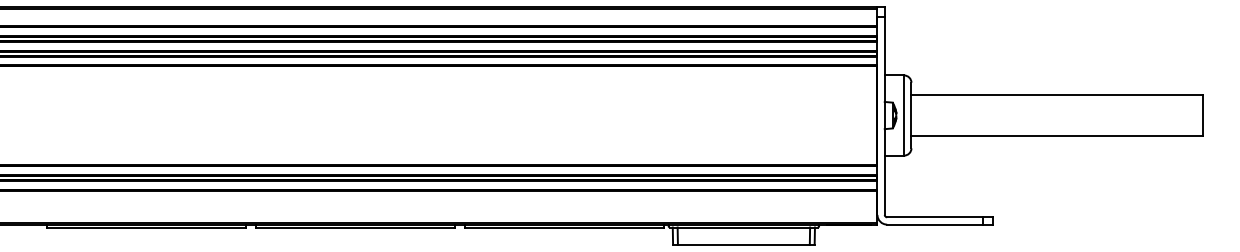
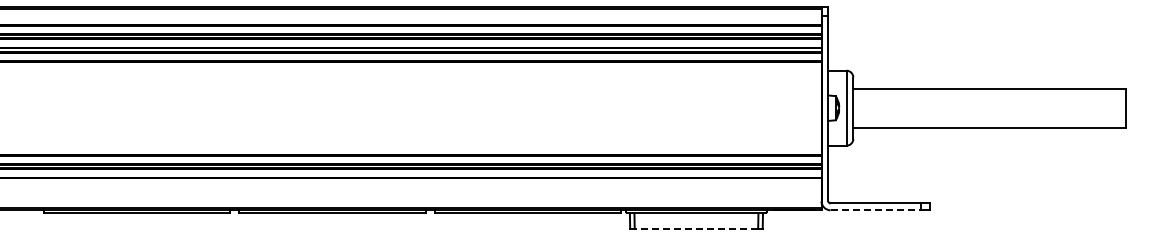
line: (936, 224) -> (876, 210), solid -> dashed
line: (743, 244) -> (696, 228), solid -> dashed

